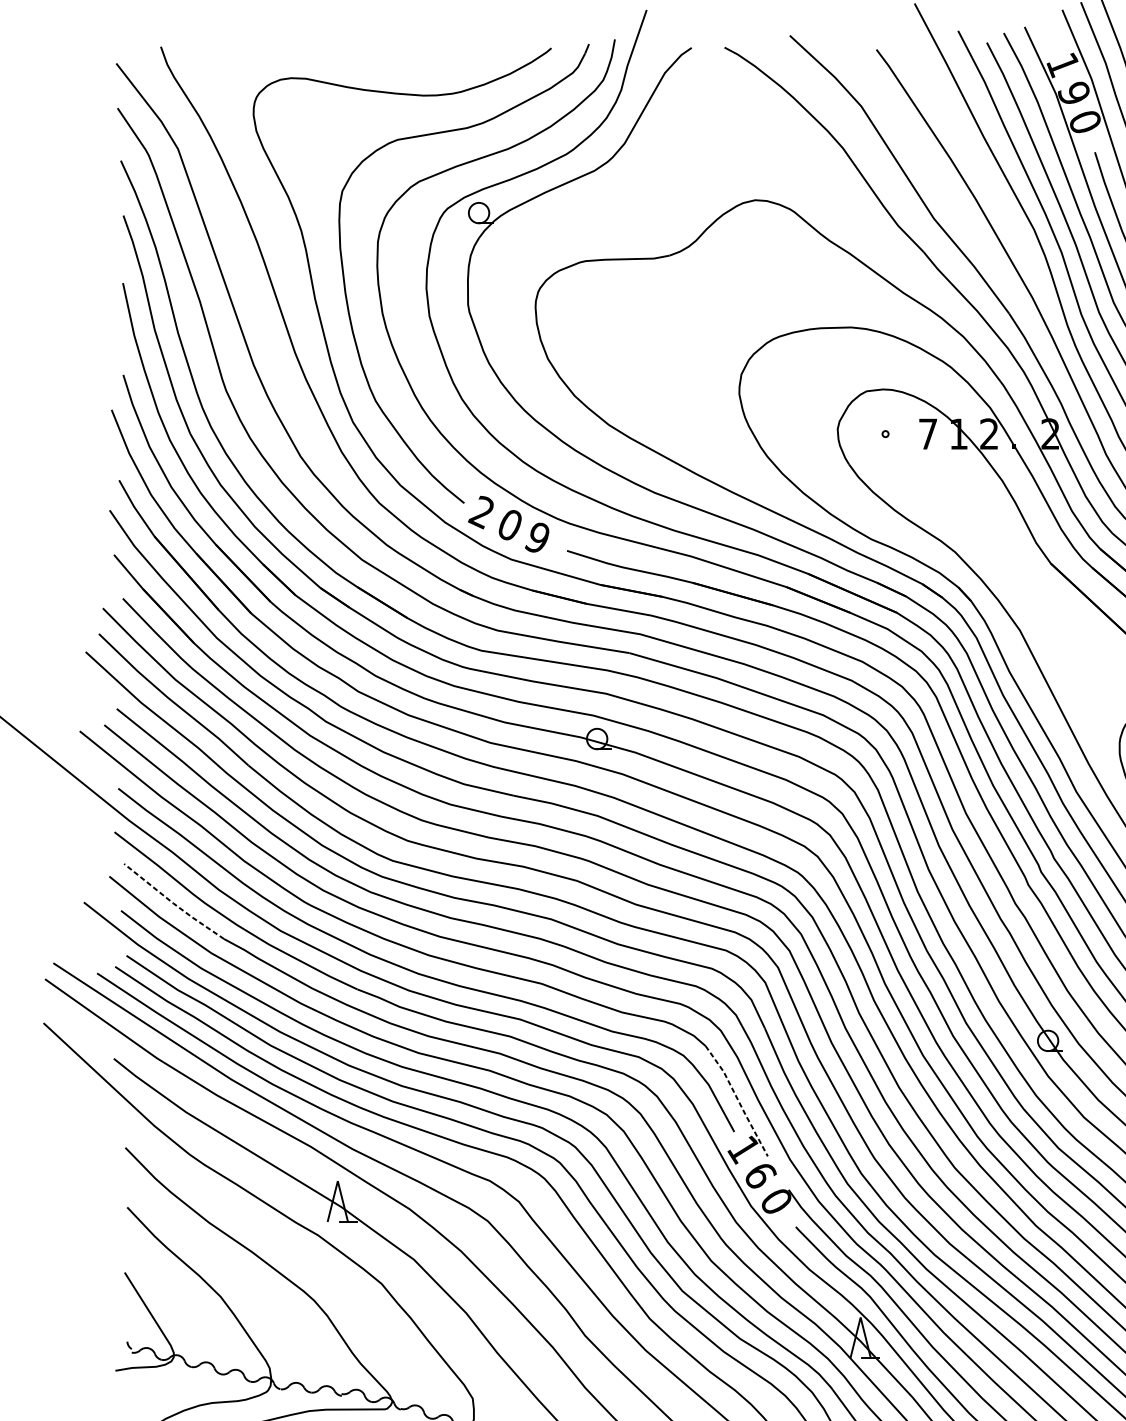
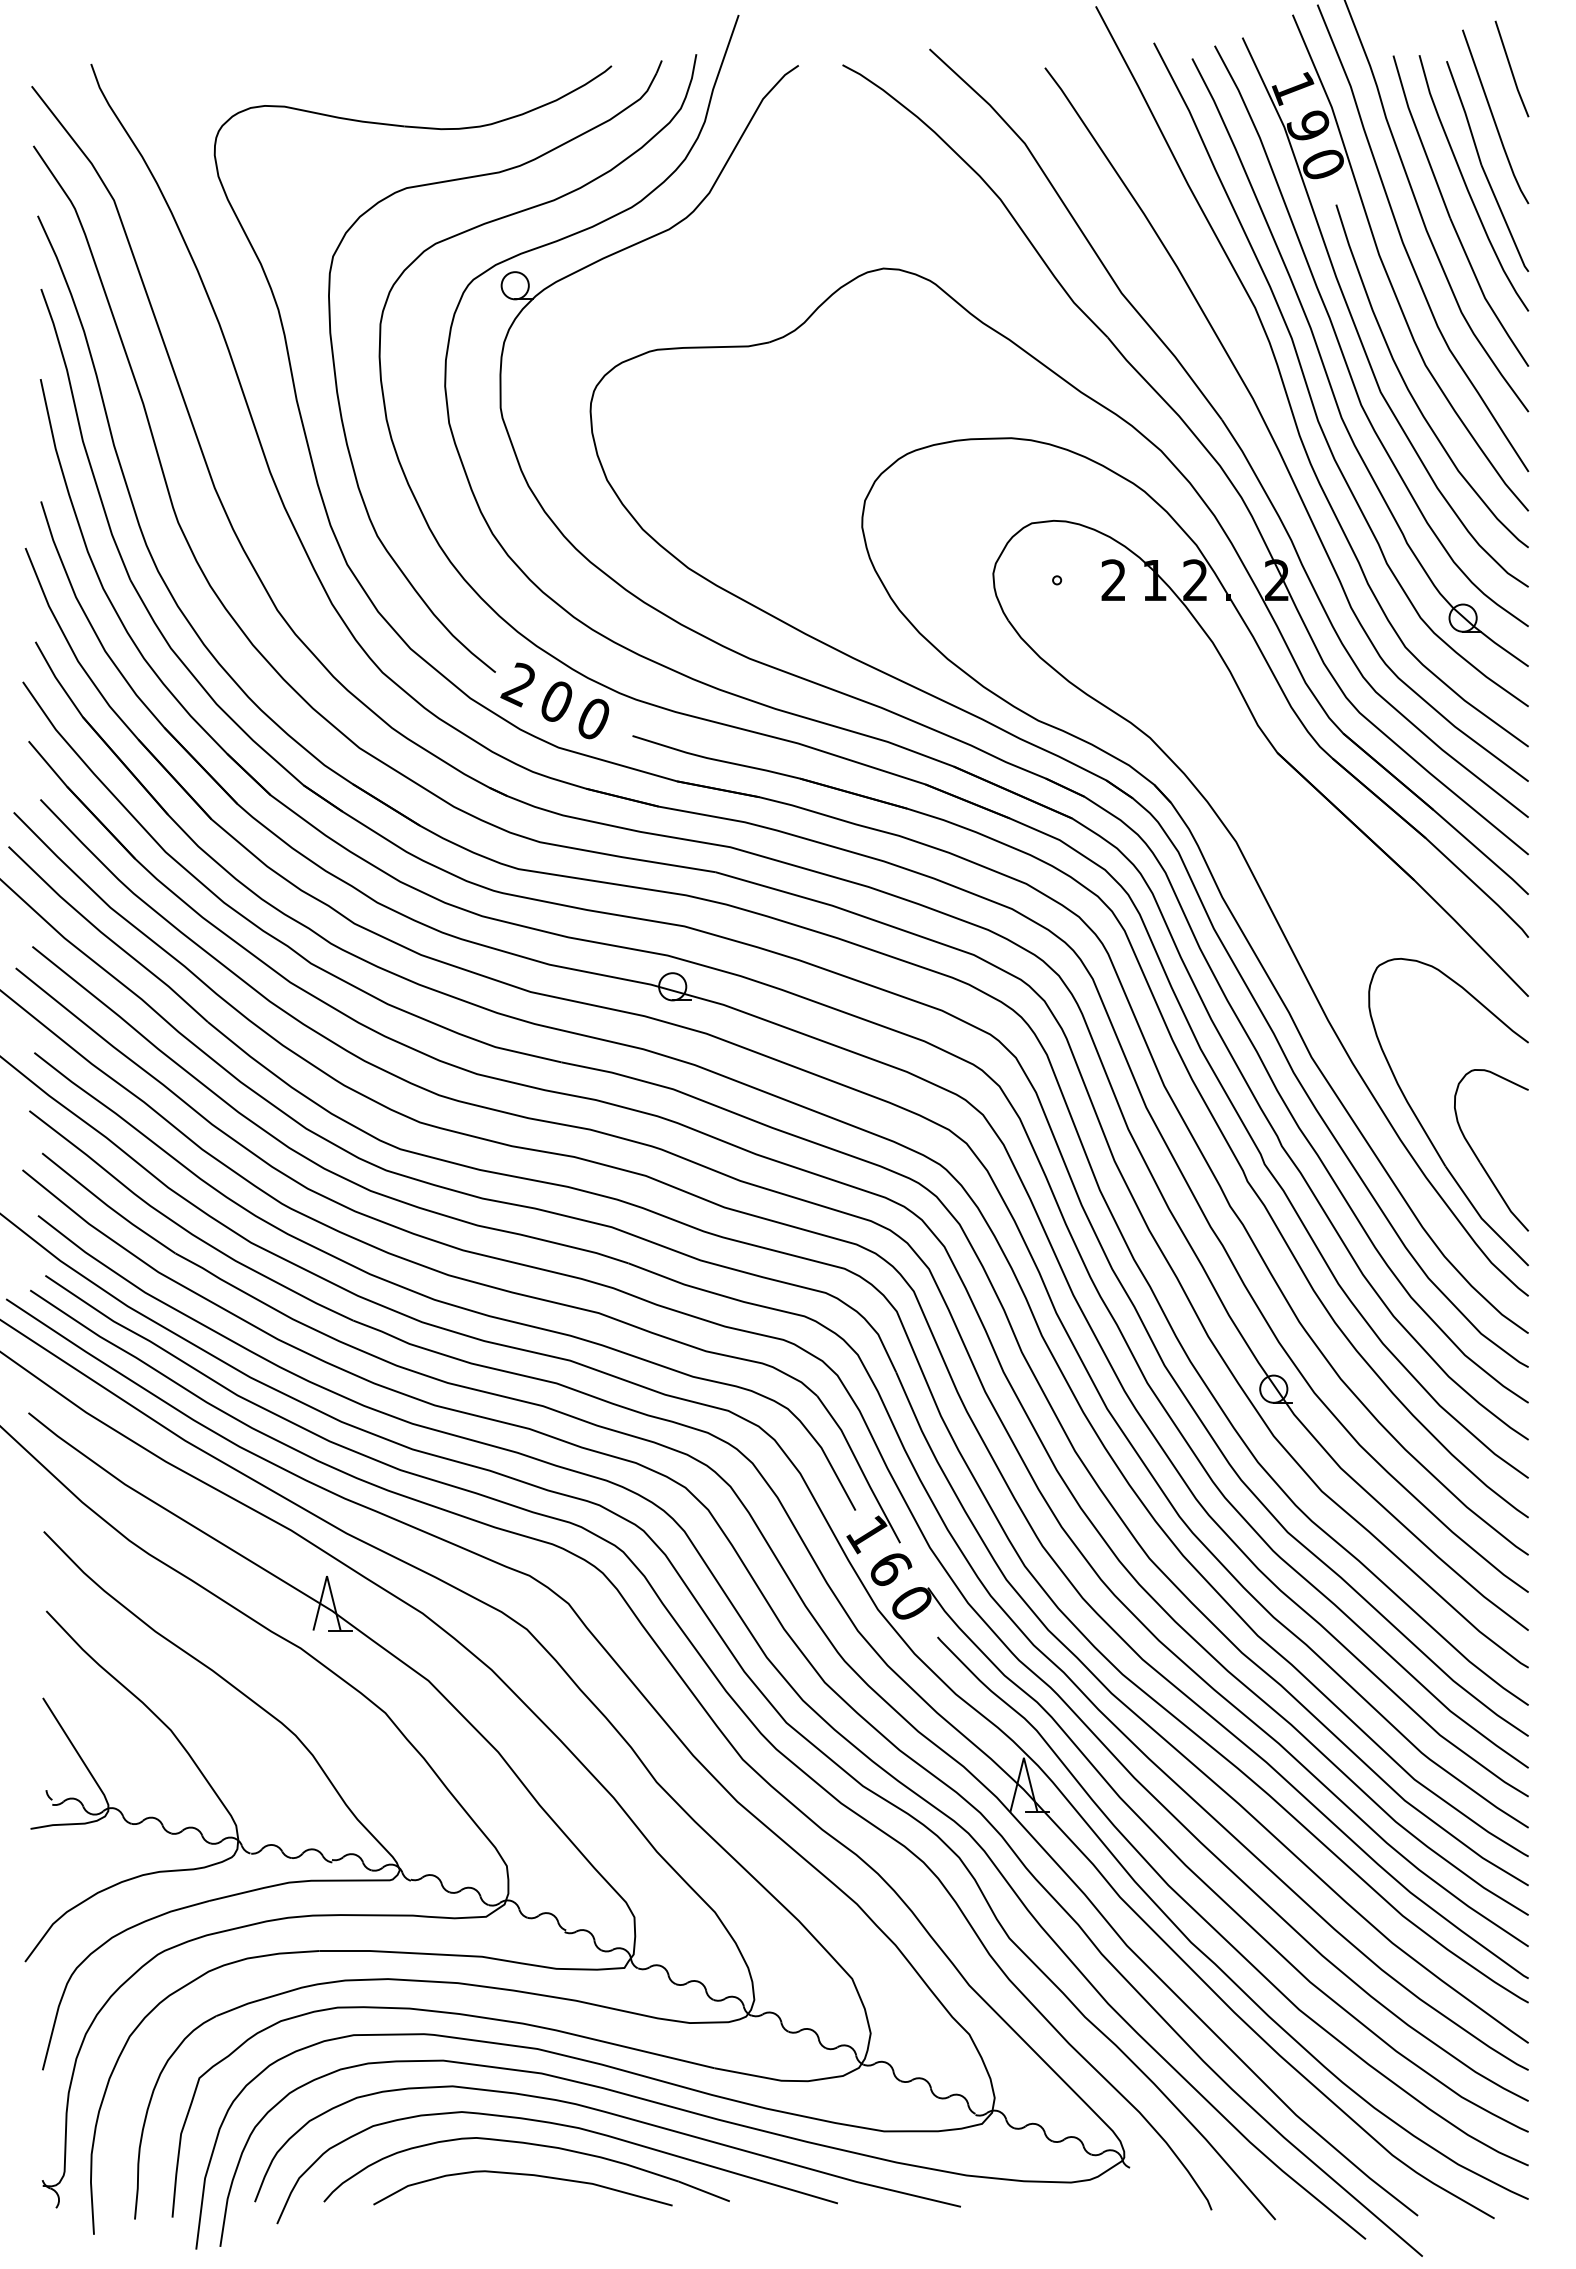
text: (927, 433) -> (1113, 579), 7 -> 2
text: (537, 537) -> (592, 718), 9 -> 0
line: (173, 903) -> (107, 1205), dashed -> solid
line: (738, 1100) -> (860, 1468), dashed -> solid

